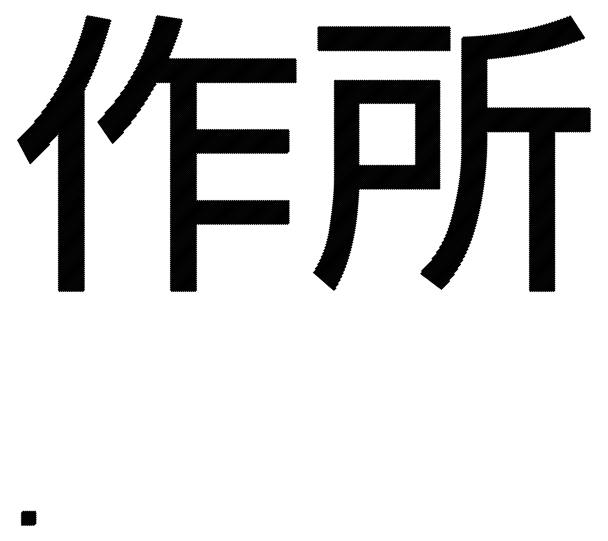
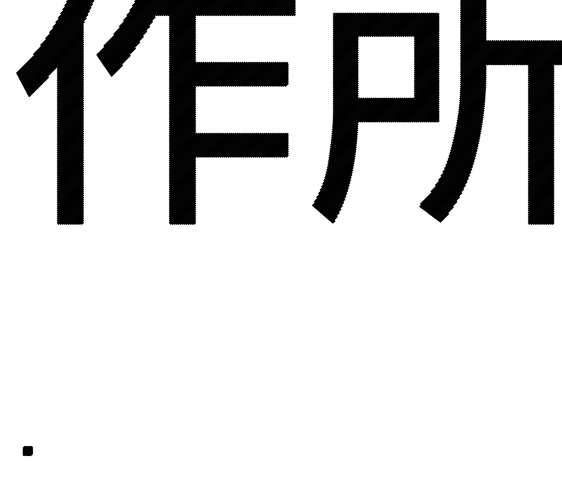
part: (28, 517) -> (27, 450), size x0.6

